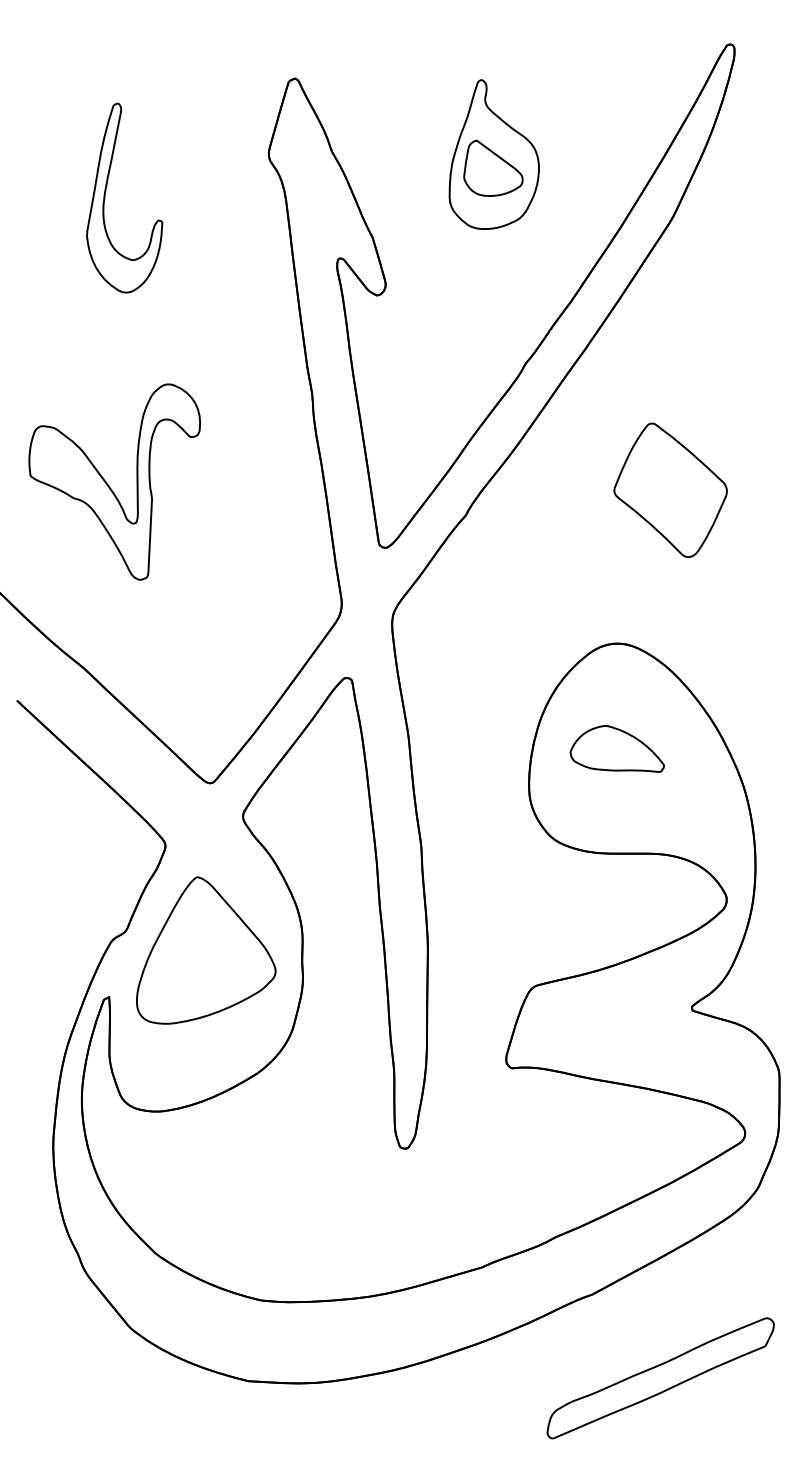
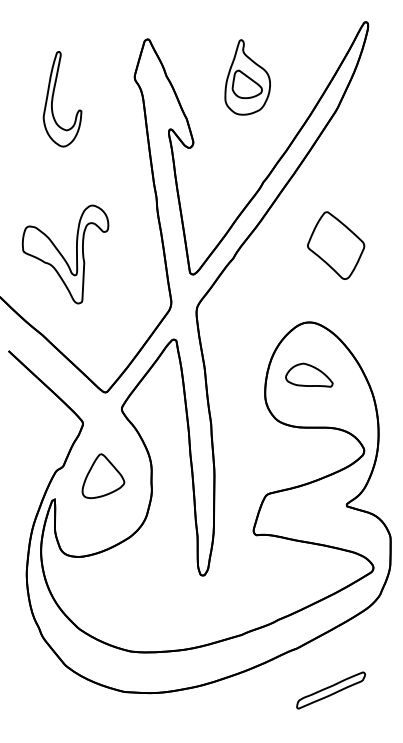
part: (114, 482) -> (65, 254), moved
part: (206, 949) -> (103, 475), size x0.6
part: (659, 1378) -> (330, 690), size x0.6

